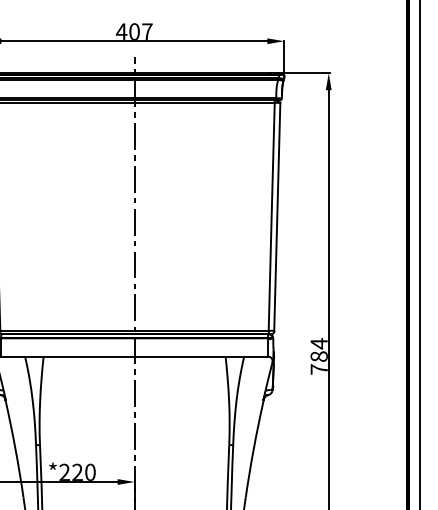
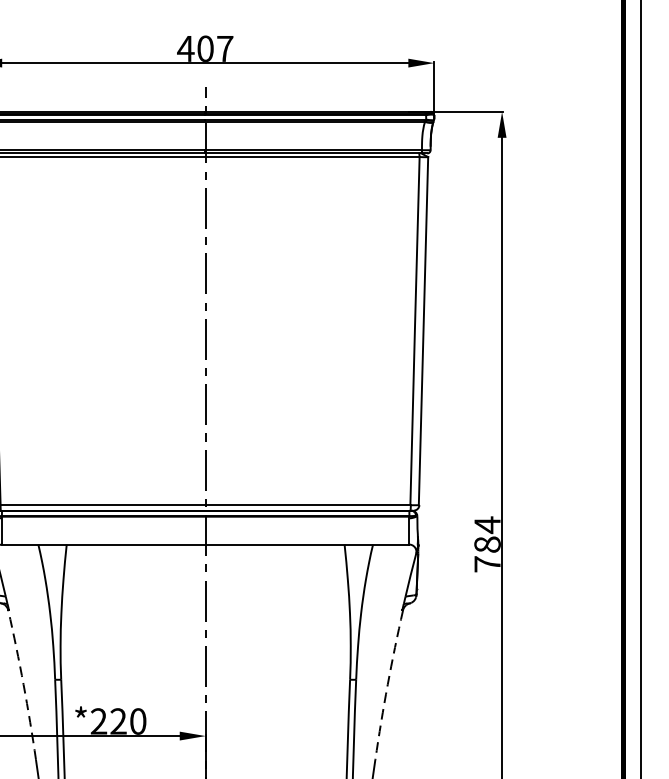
arc: (15, 448) -> (23, 684), solid -> dashed
arc: (253, 448) -> (387, 684), solid -> dashed

